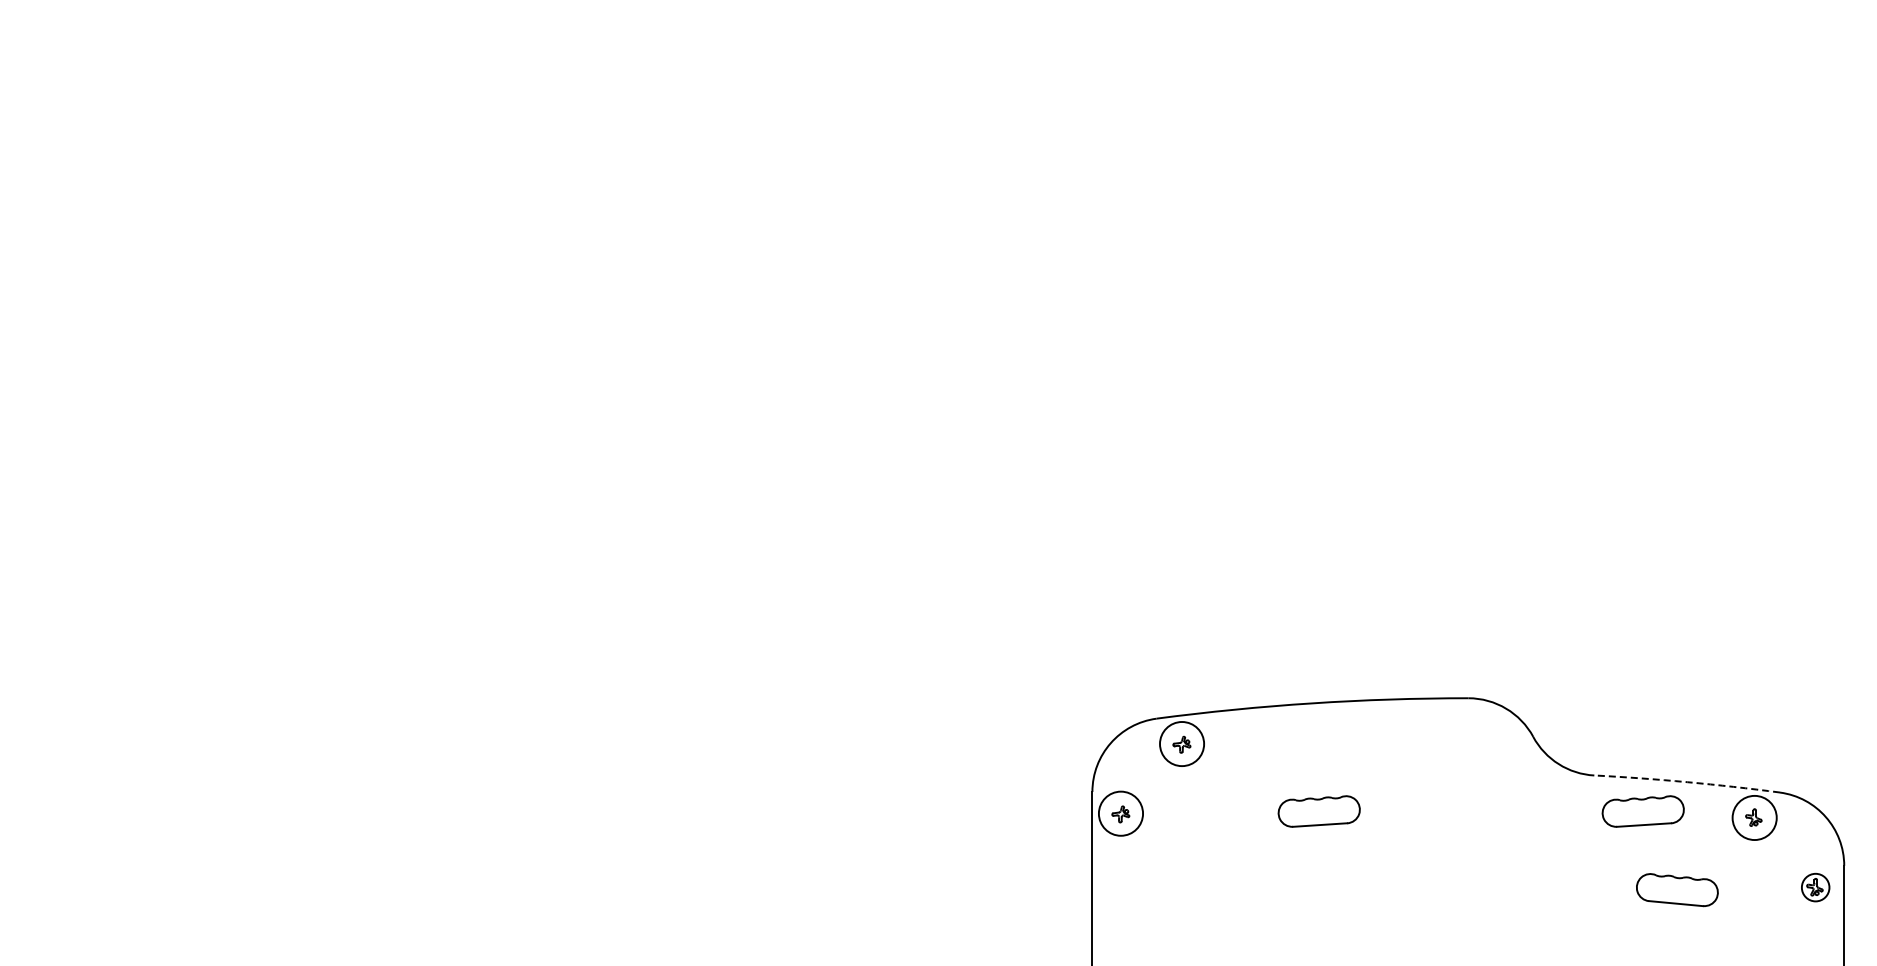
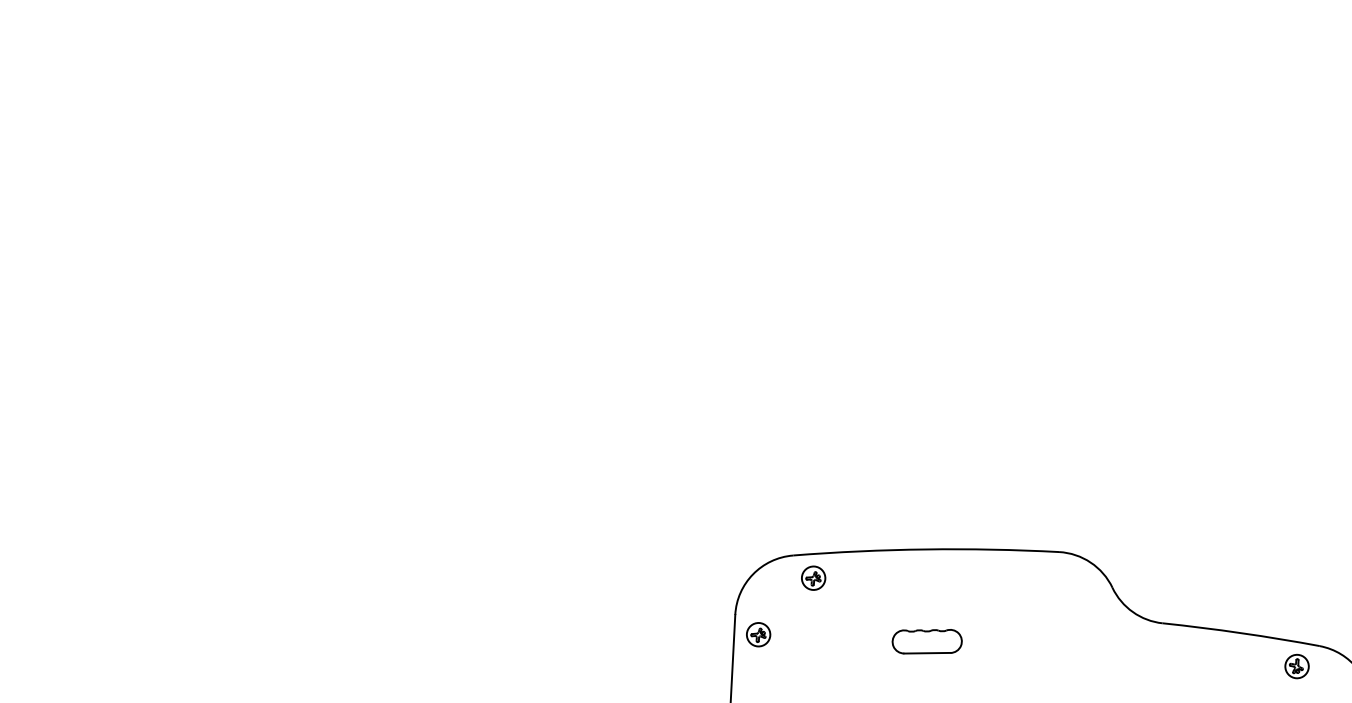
circle: (1181, 743) -> (813, 577), size x0.62
arc: (1687, 782) -> (1241, 633), dashed -> solid
part: (1642, 811) -> (1202, 656), removed
circle: (1120, 813) -> (758, 634), size x0.62
circle: (1754, 817) -> (1296, 666), size x0.62

